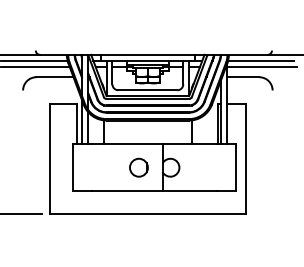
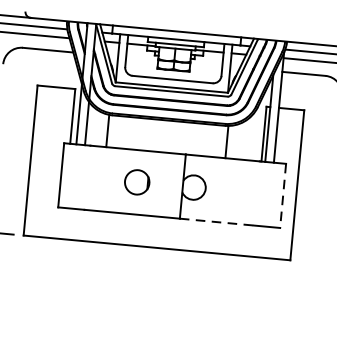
part: (138, 167) -> (136, 181), moved
line: (236, 167) -> (283, 195), solid -> dashed
line: (190, 191) -> (217, 222), solid -> dashed

